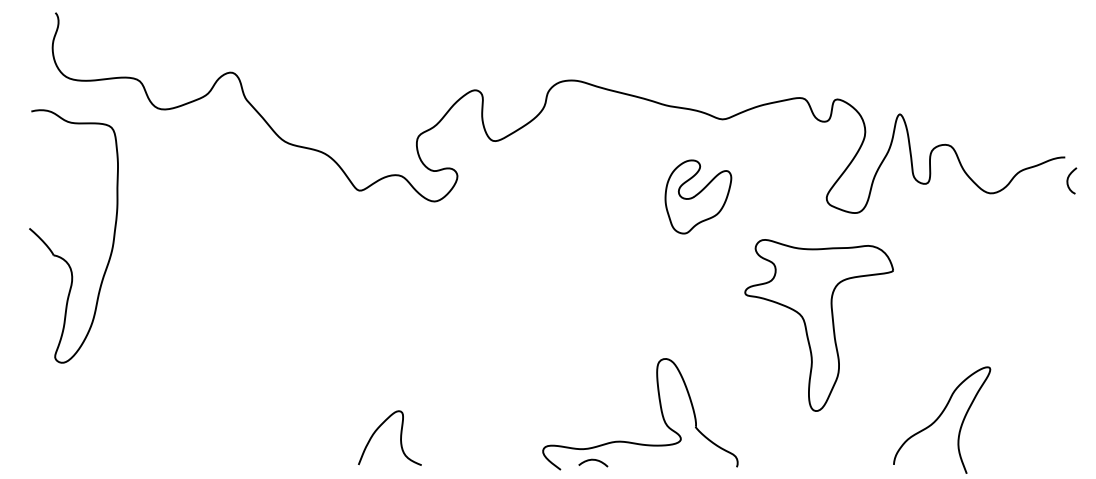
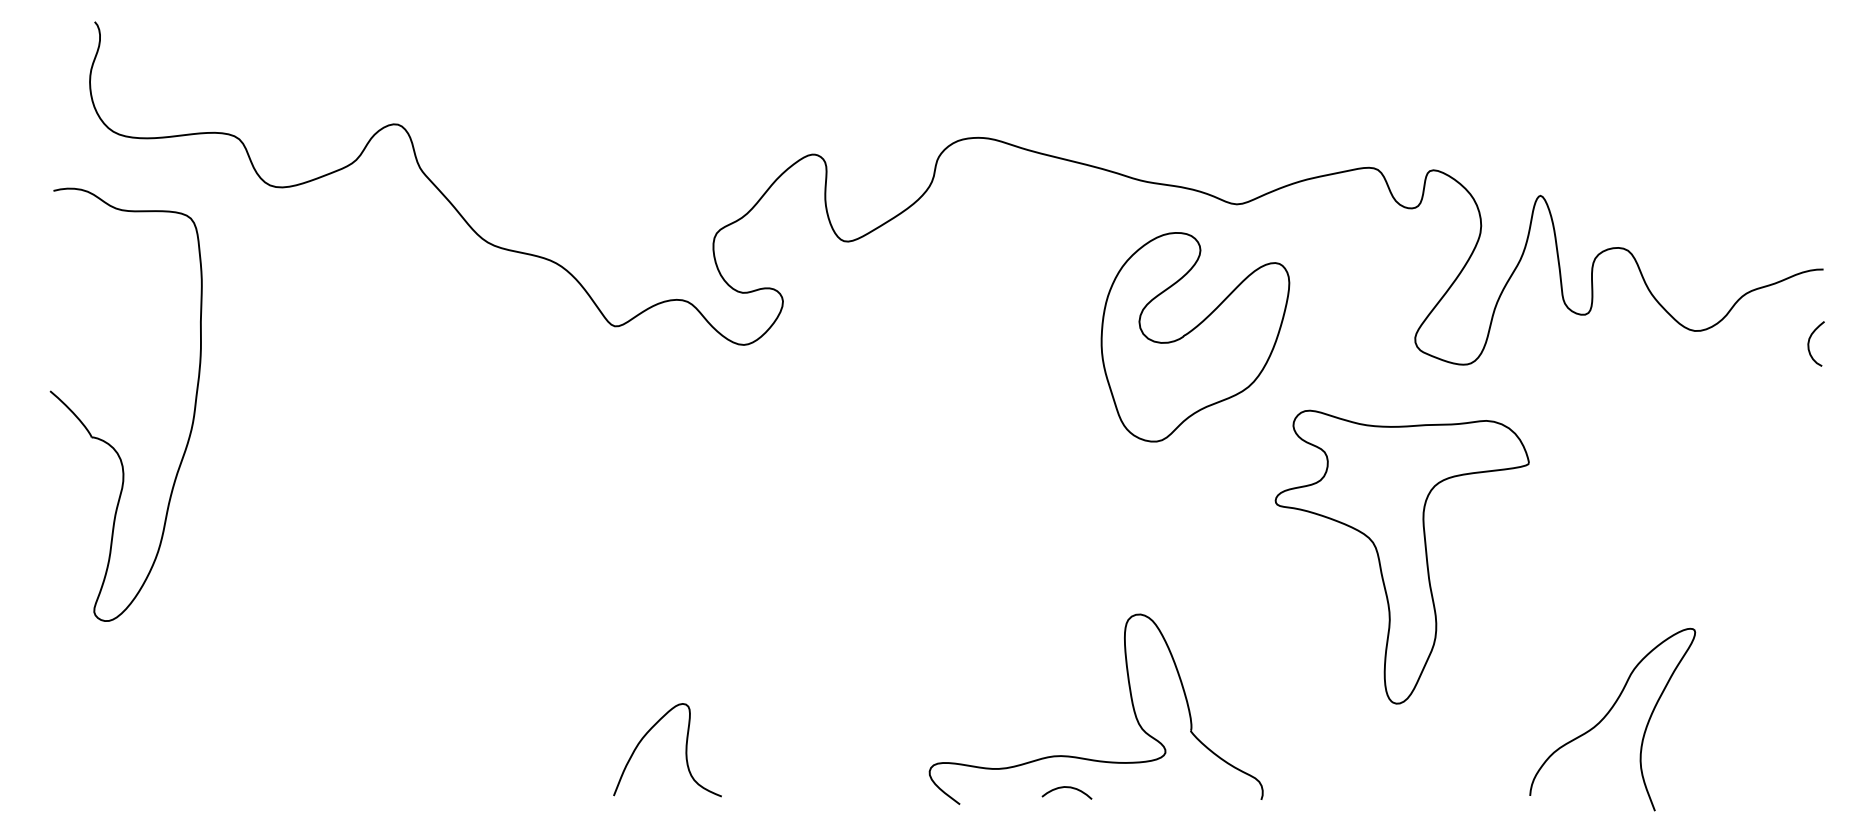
curve: (1068, 180) -> (1810, 343), moved
part: (698, 196) -> (1195, 336), size x1.67
curve: (593, 460) -> (1067, 788), moved

